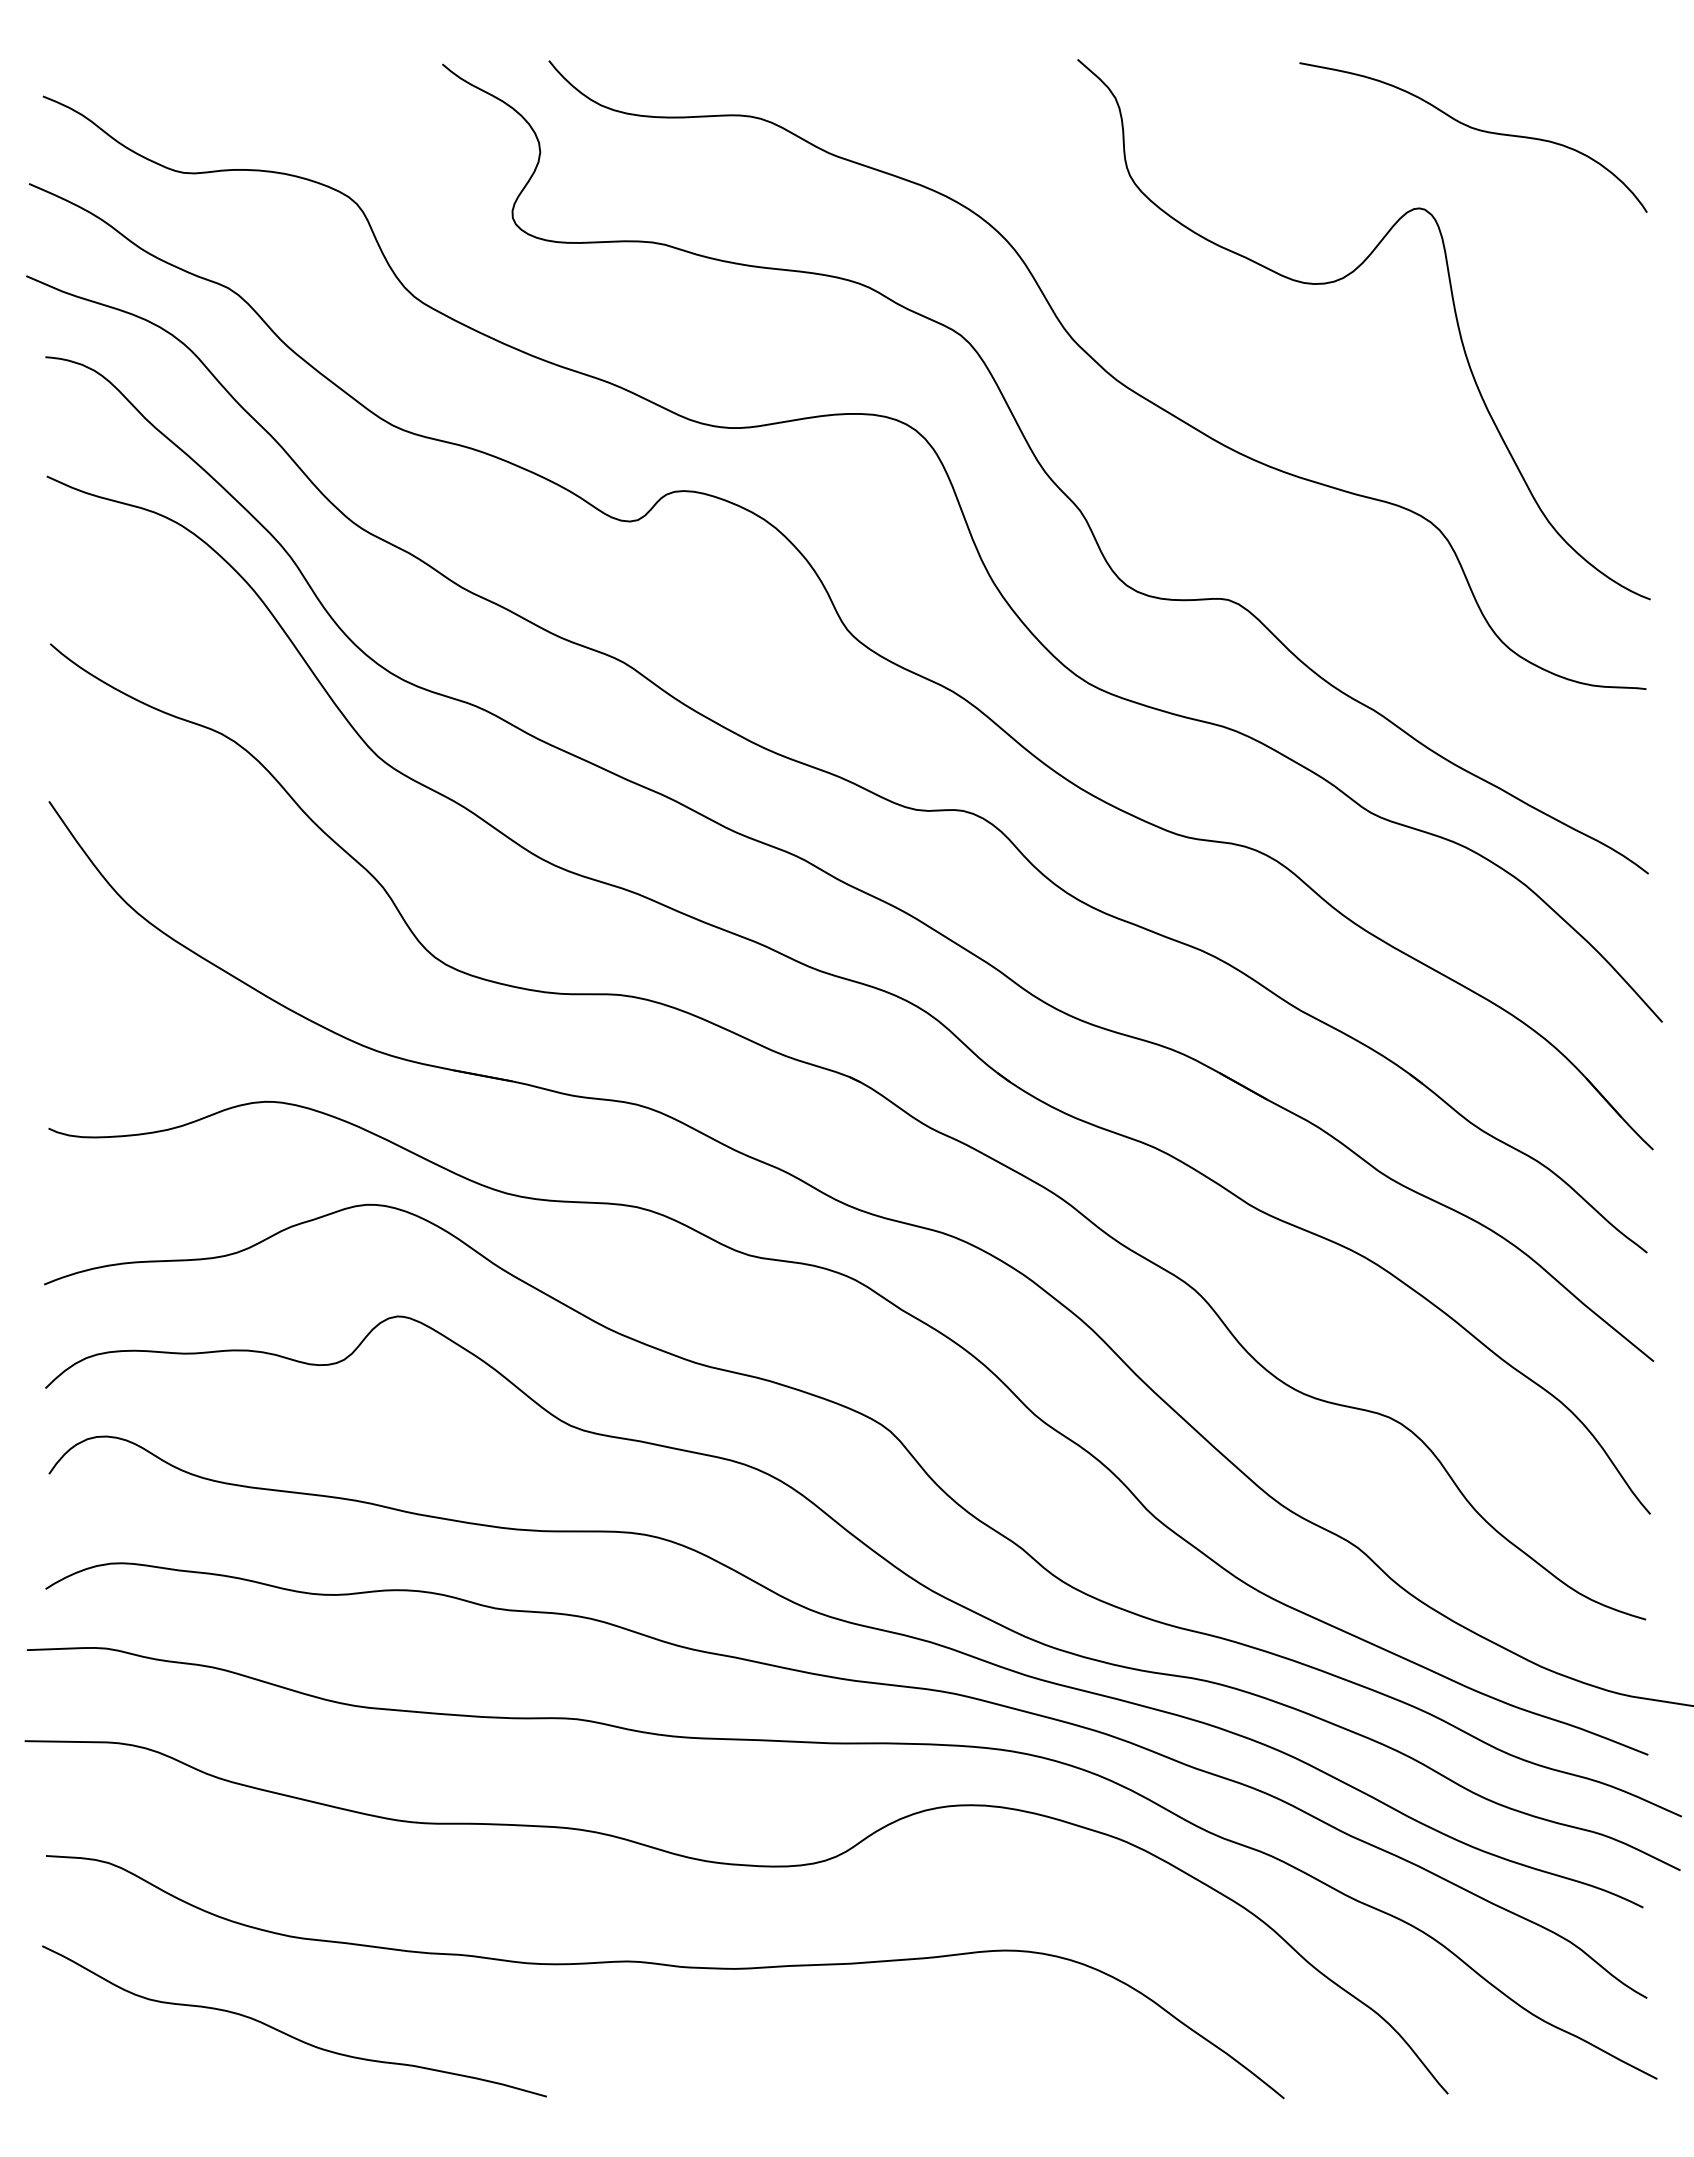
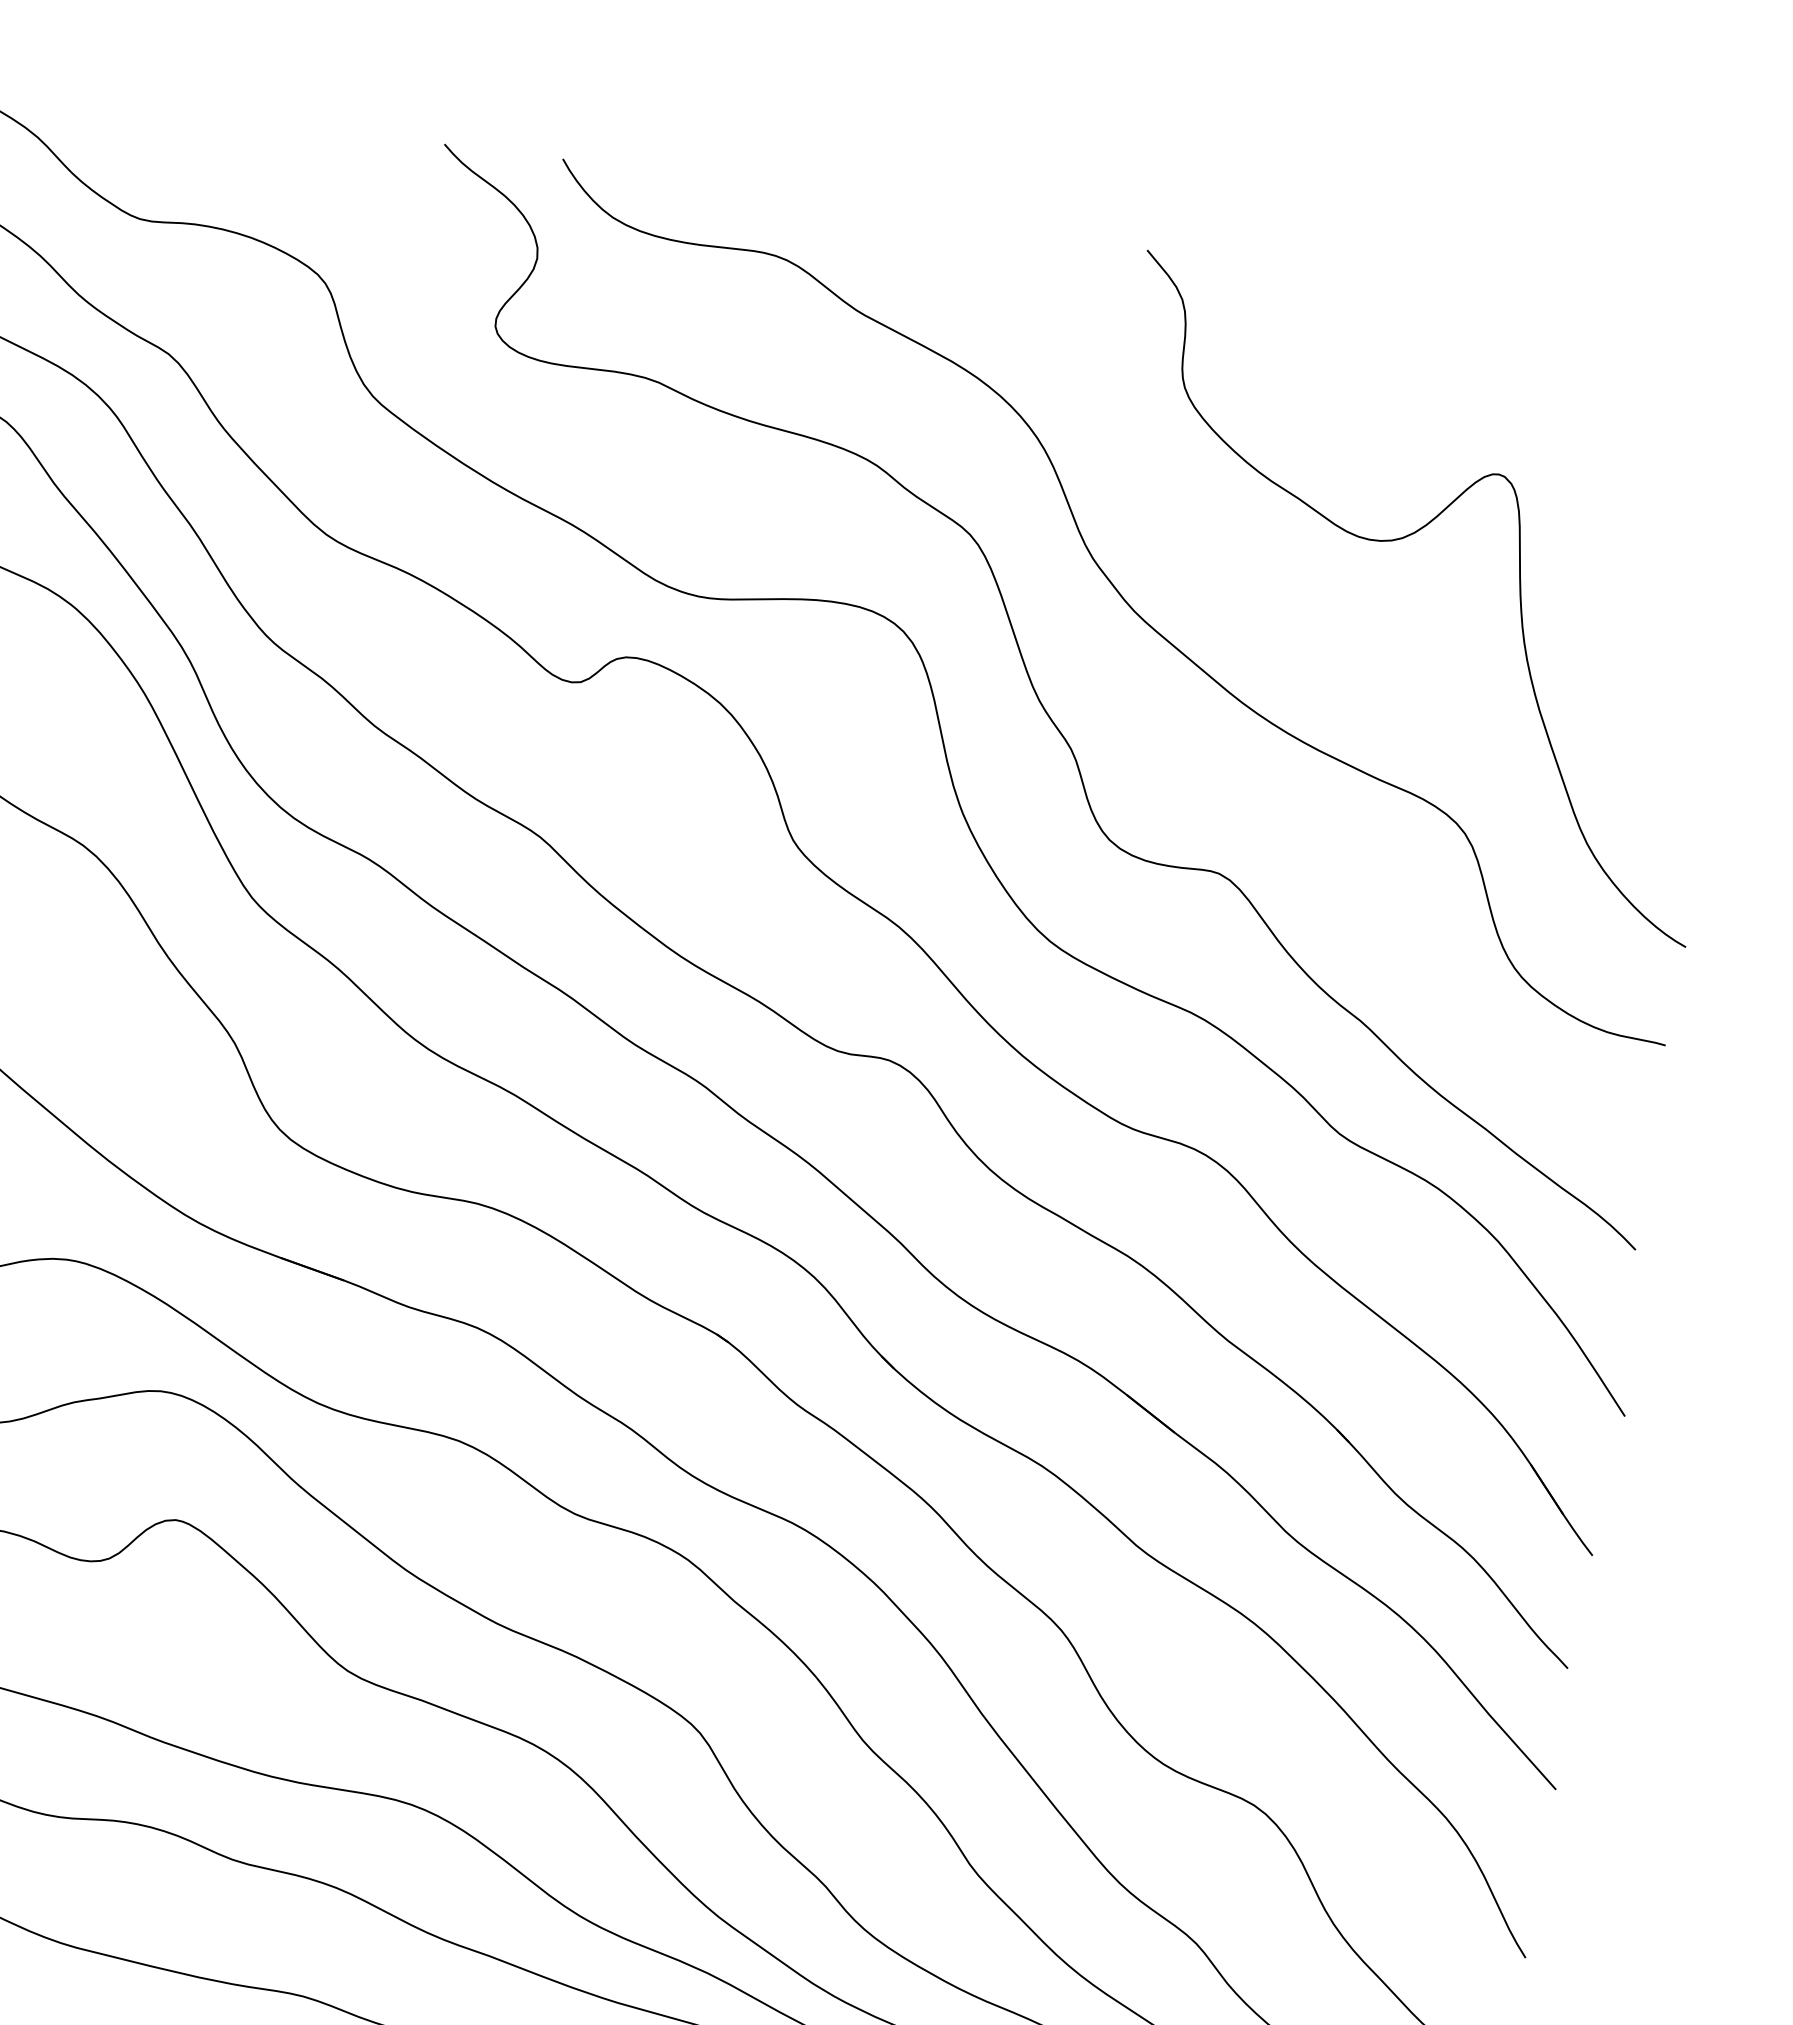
curve: (1476, 130) -> (1575, 398), removed

